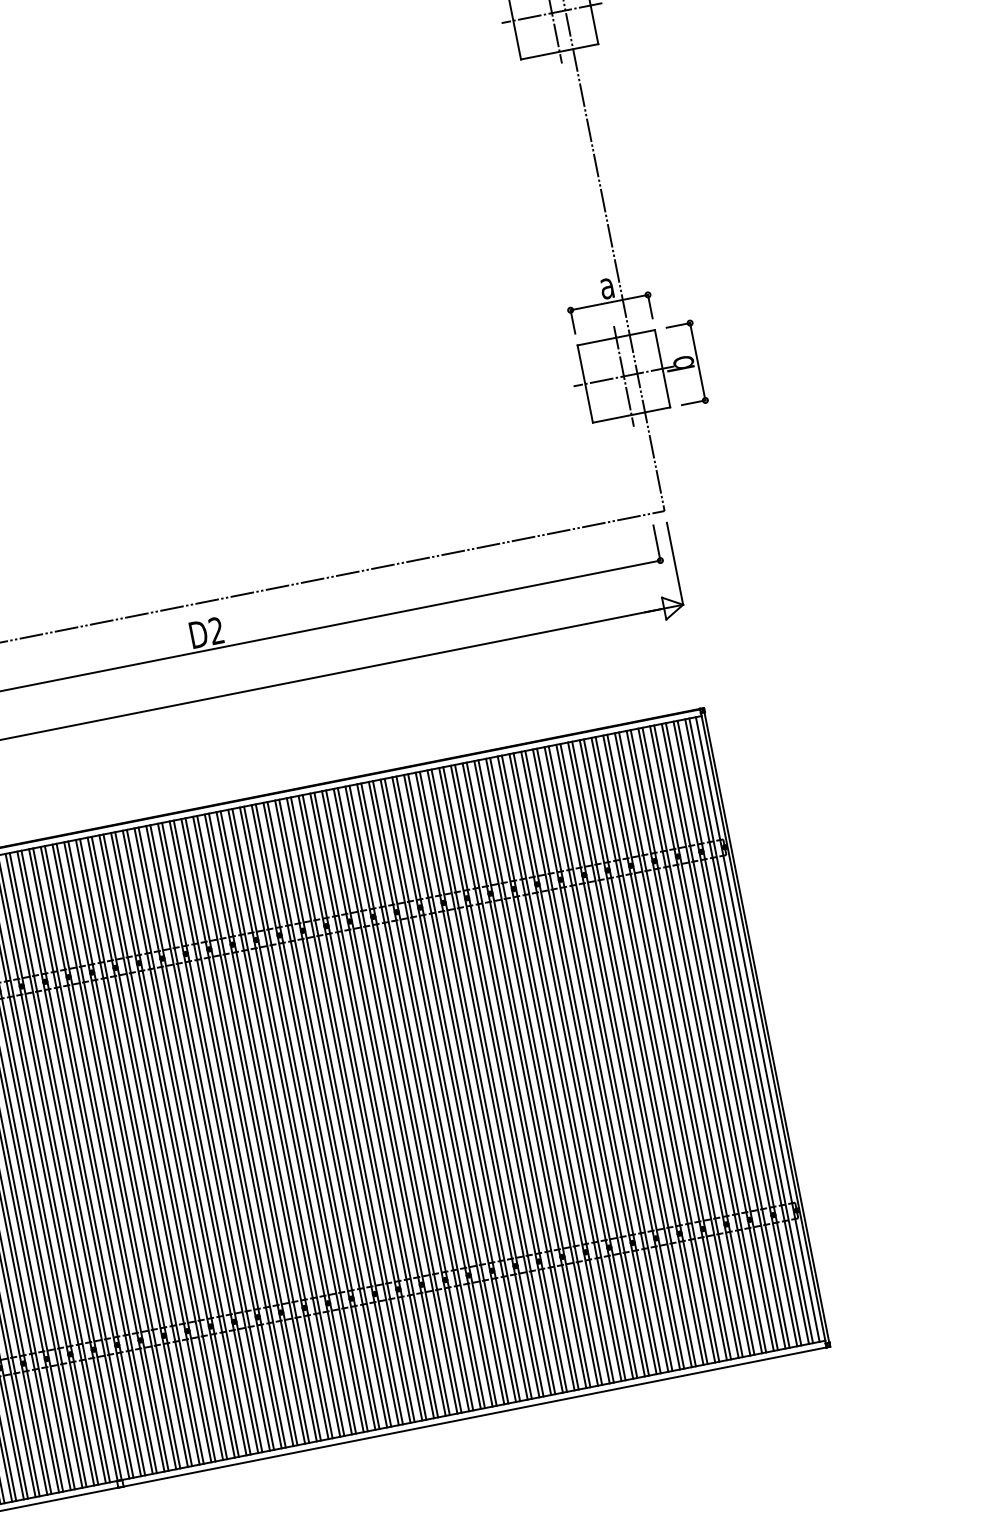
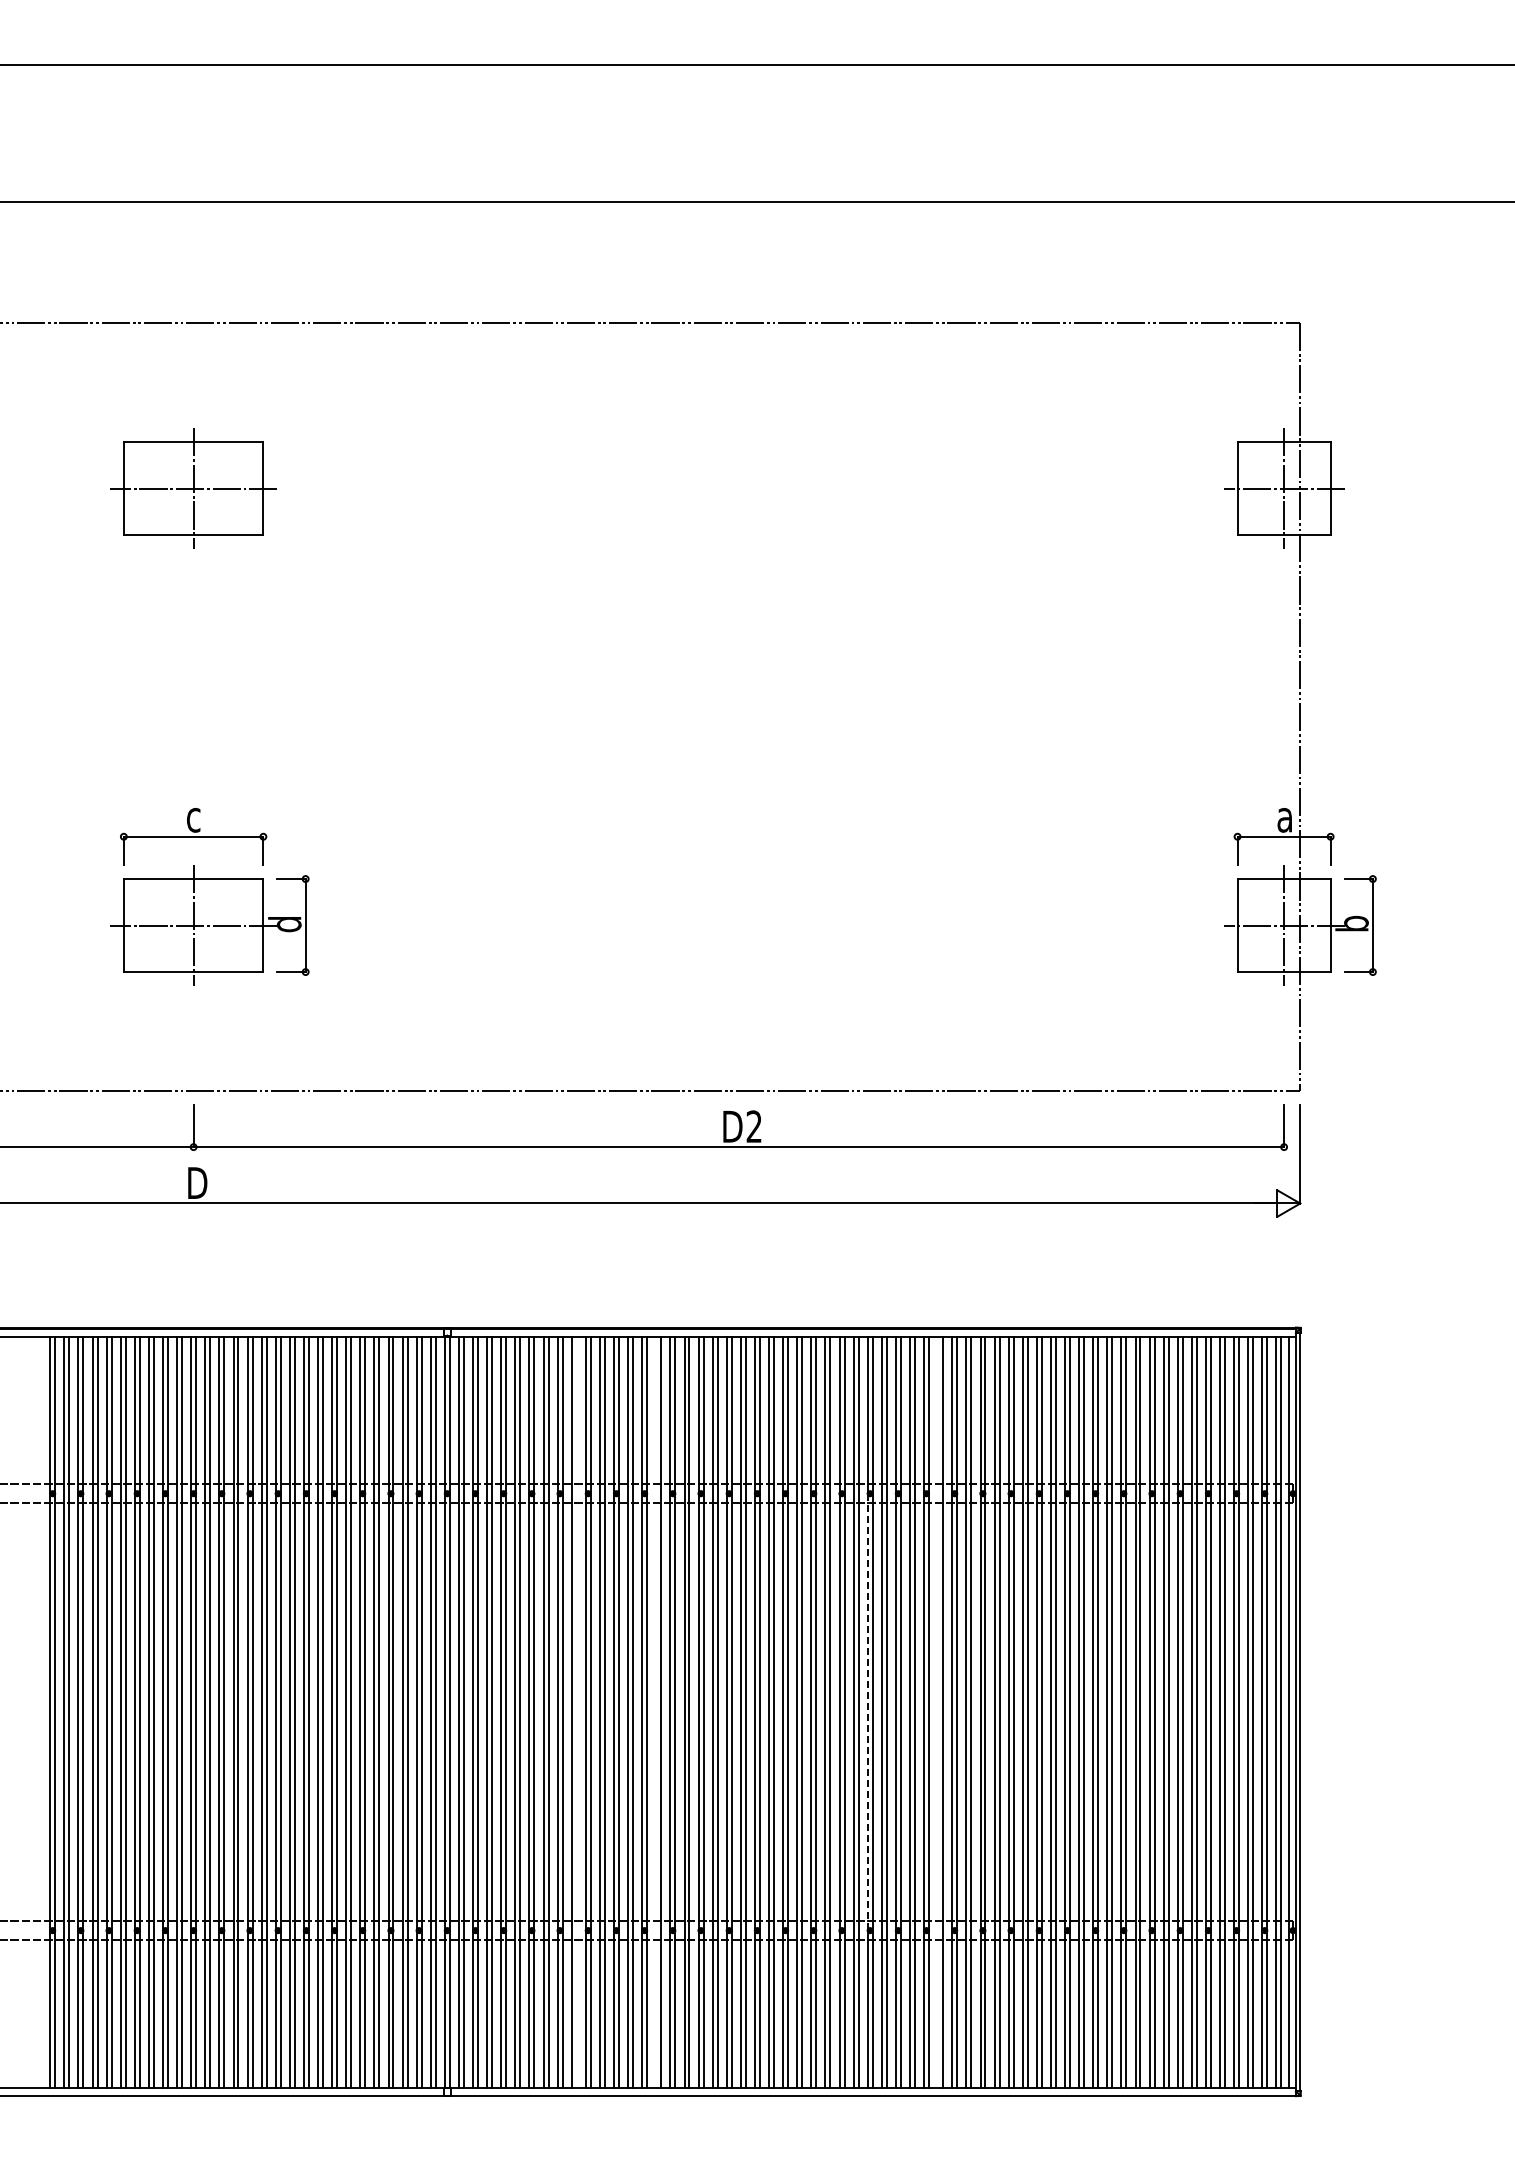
line: (466, 1086) -> (938, 1711), removed
line: (407, 1099) -> (867, 1712), solid -> dashed
line: (231, 1133) -> (656, 1711), removed
line: (165, 1146) -> (576, 1711), removed

